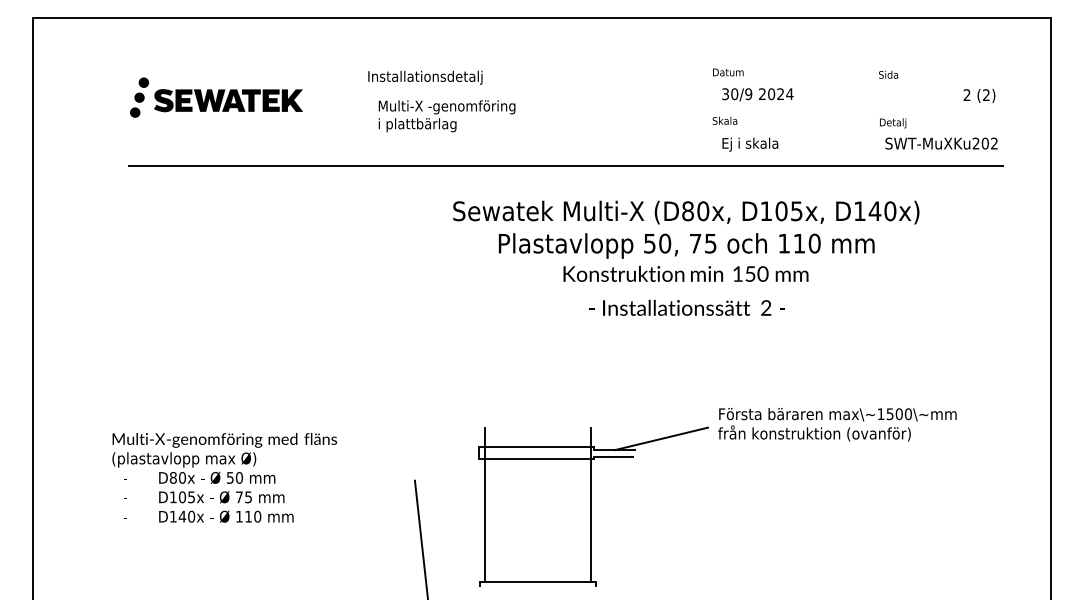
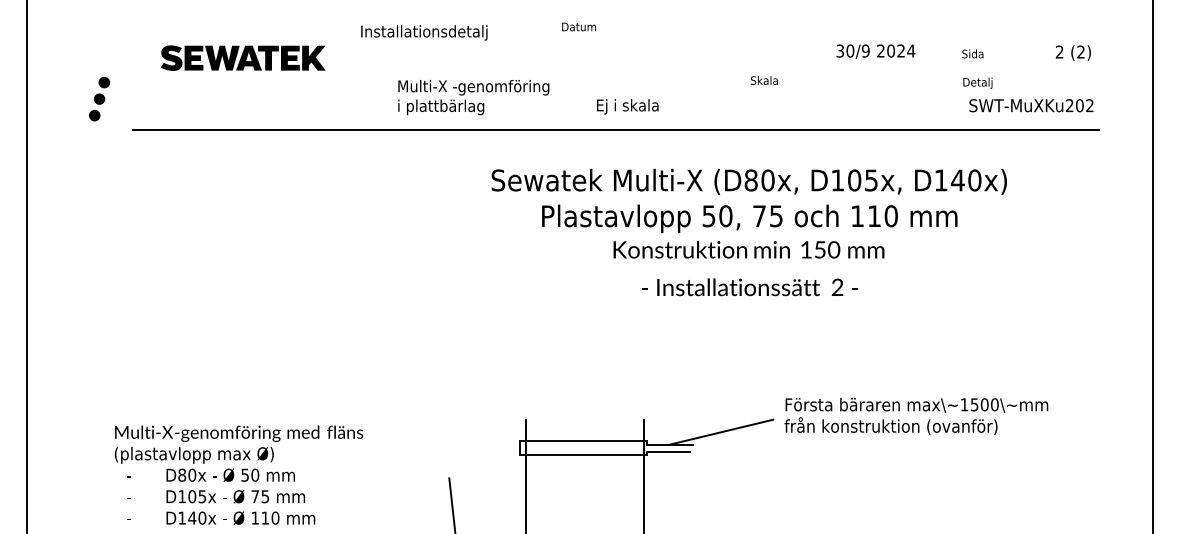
text: (728, 72) -> (579, 27), moved
text: (888, 74) -> (972, 53), moved
text: (425, 77) -> (424, 32), moved
text: (757, 94) -> (875, 51), moved
part: (139, 97) -> (99, 98), moved
text: (446, 116) -> (473, 97), moved
text: (724, 120) -> (763, 80), moved
text: (750, 144) -> (627, 106), moved

